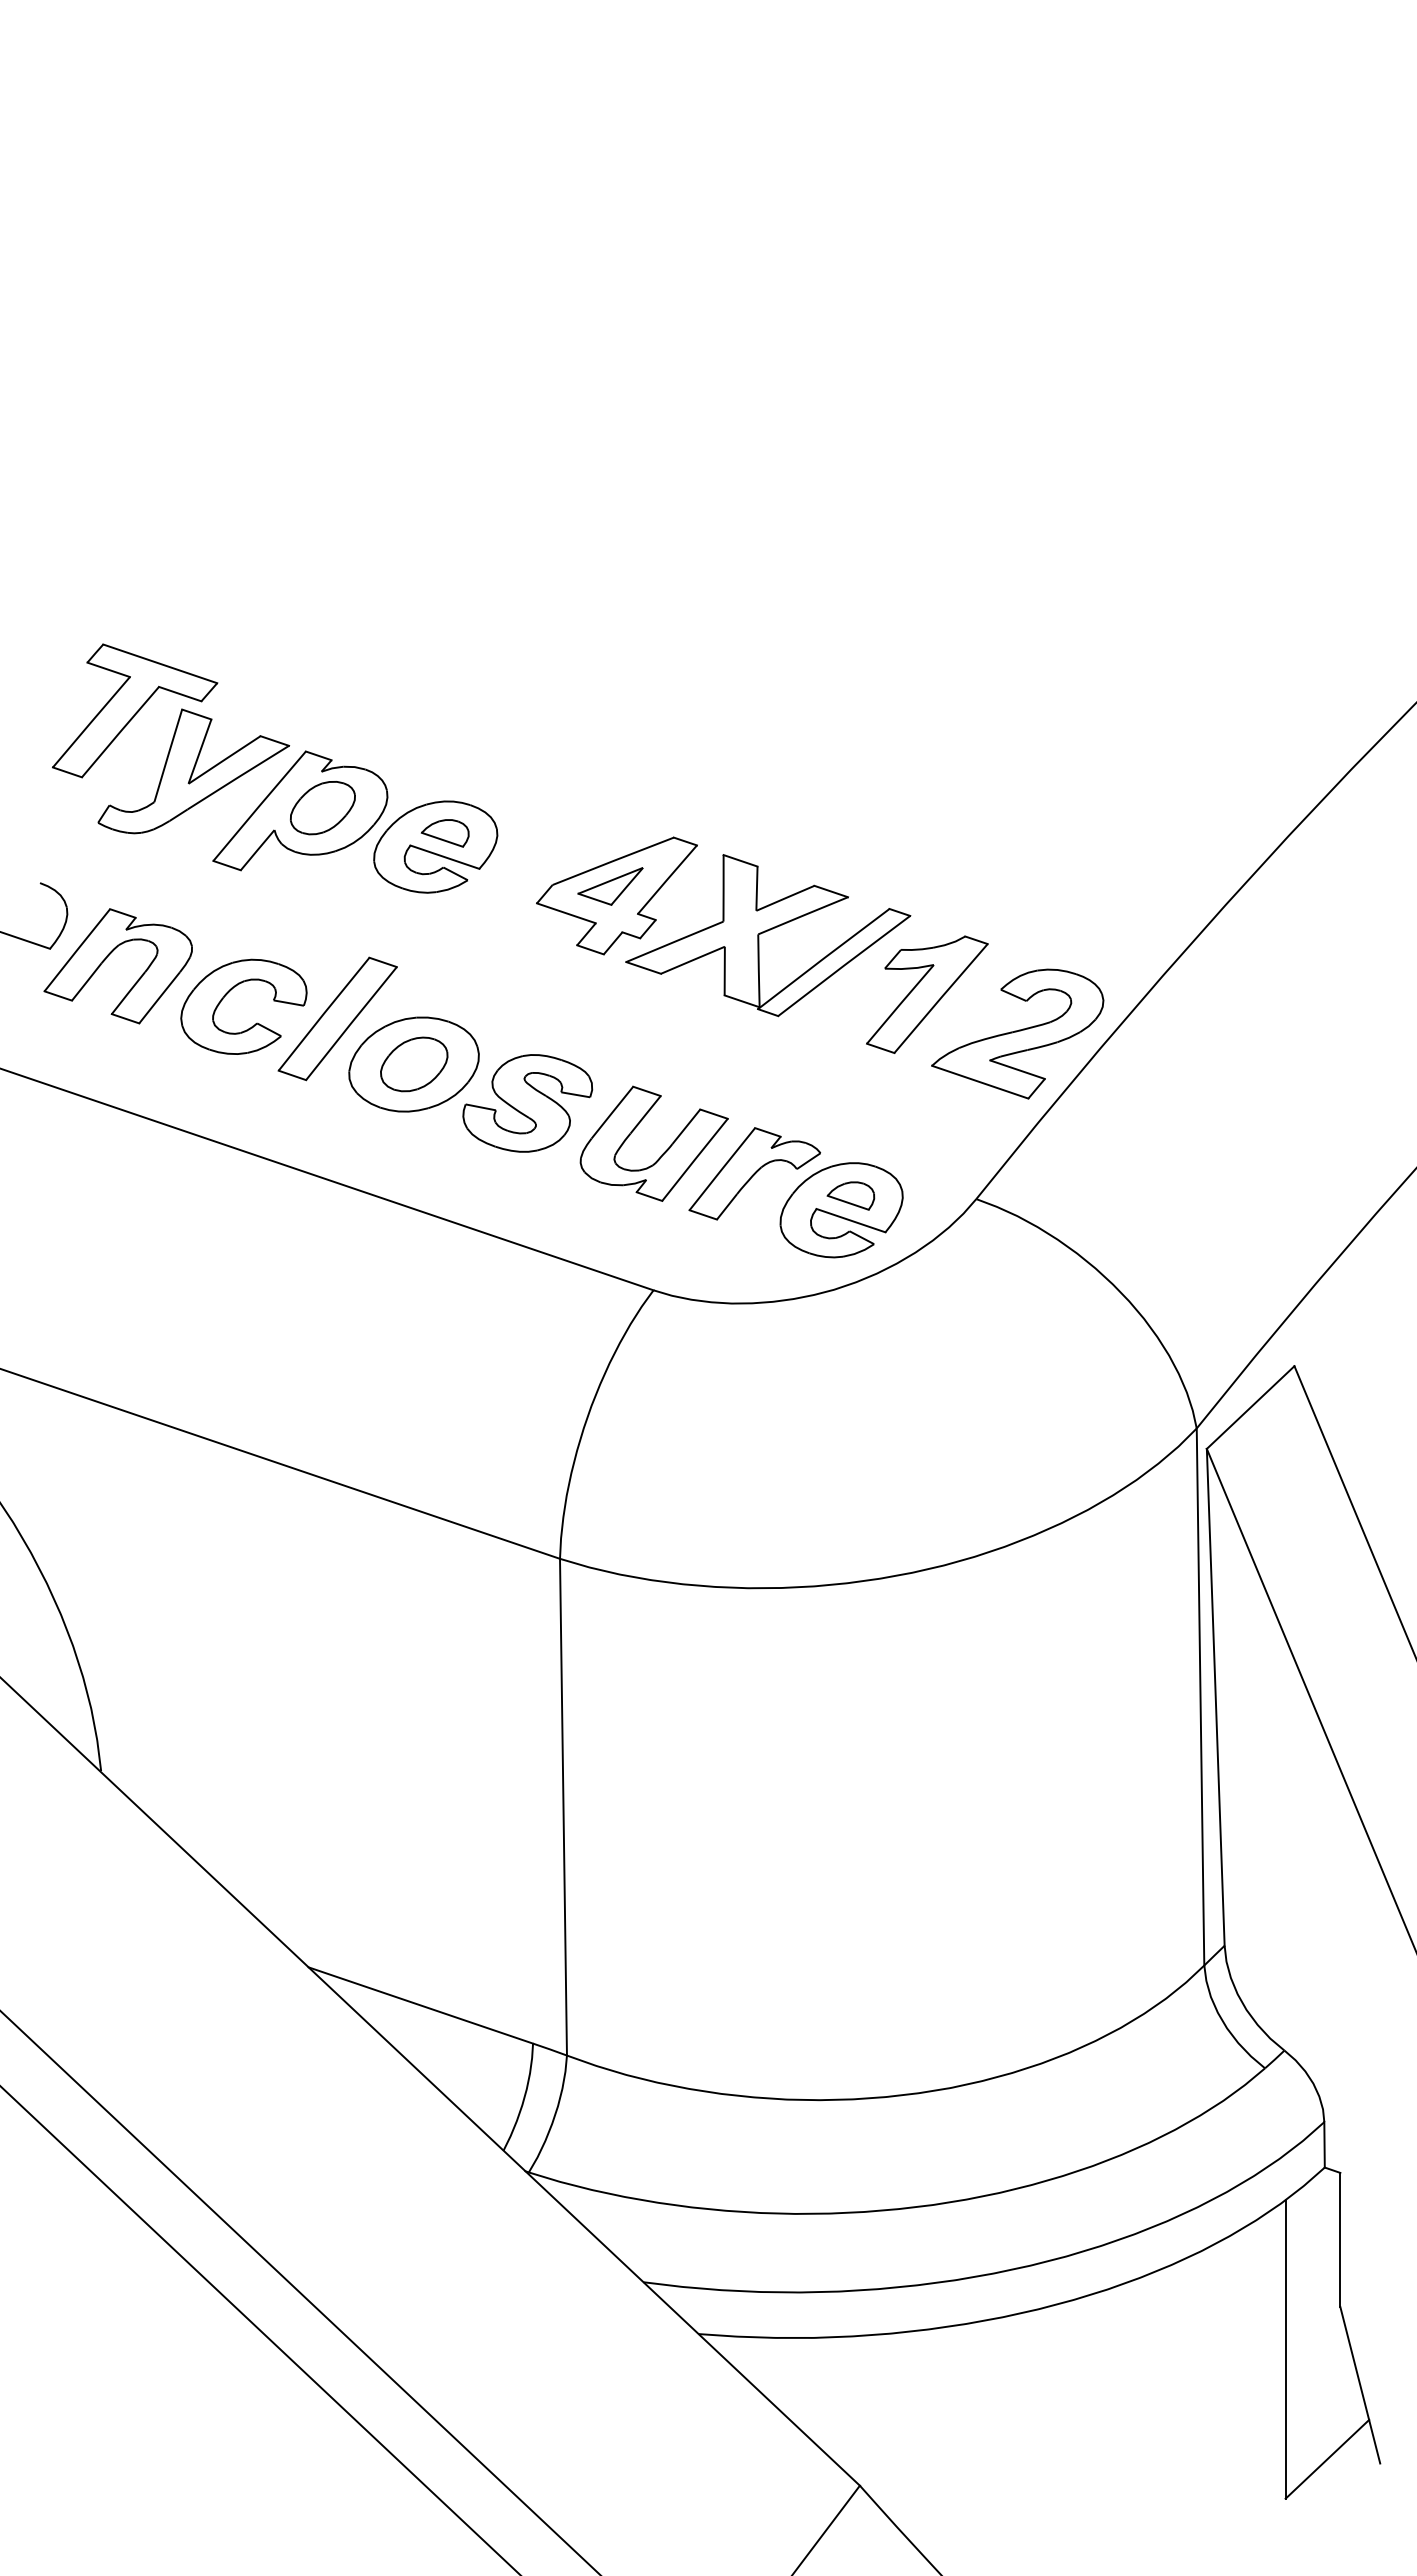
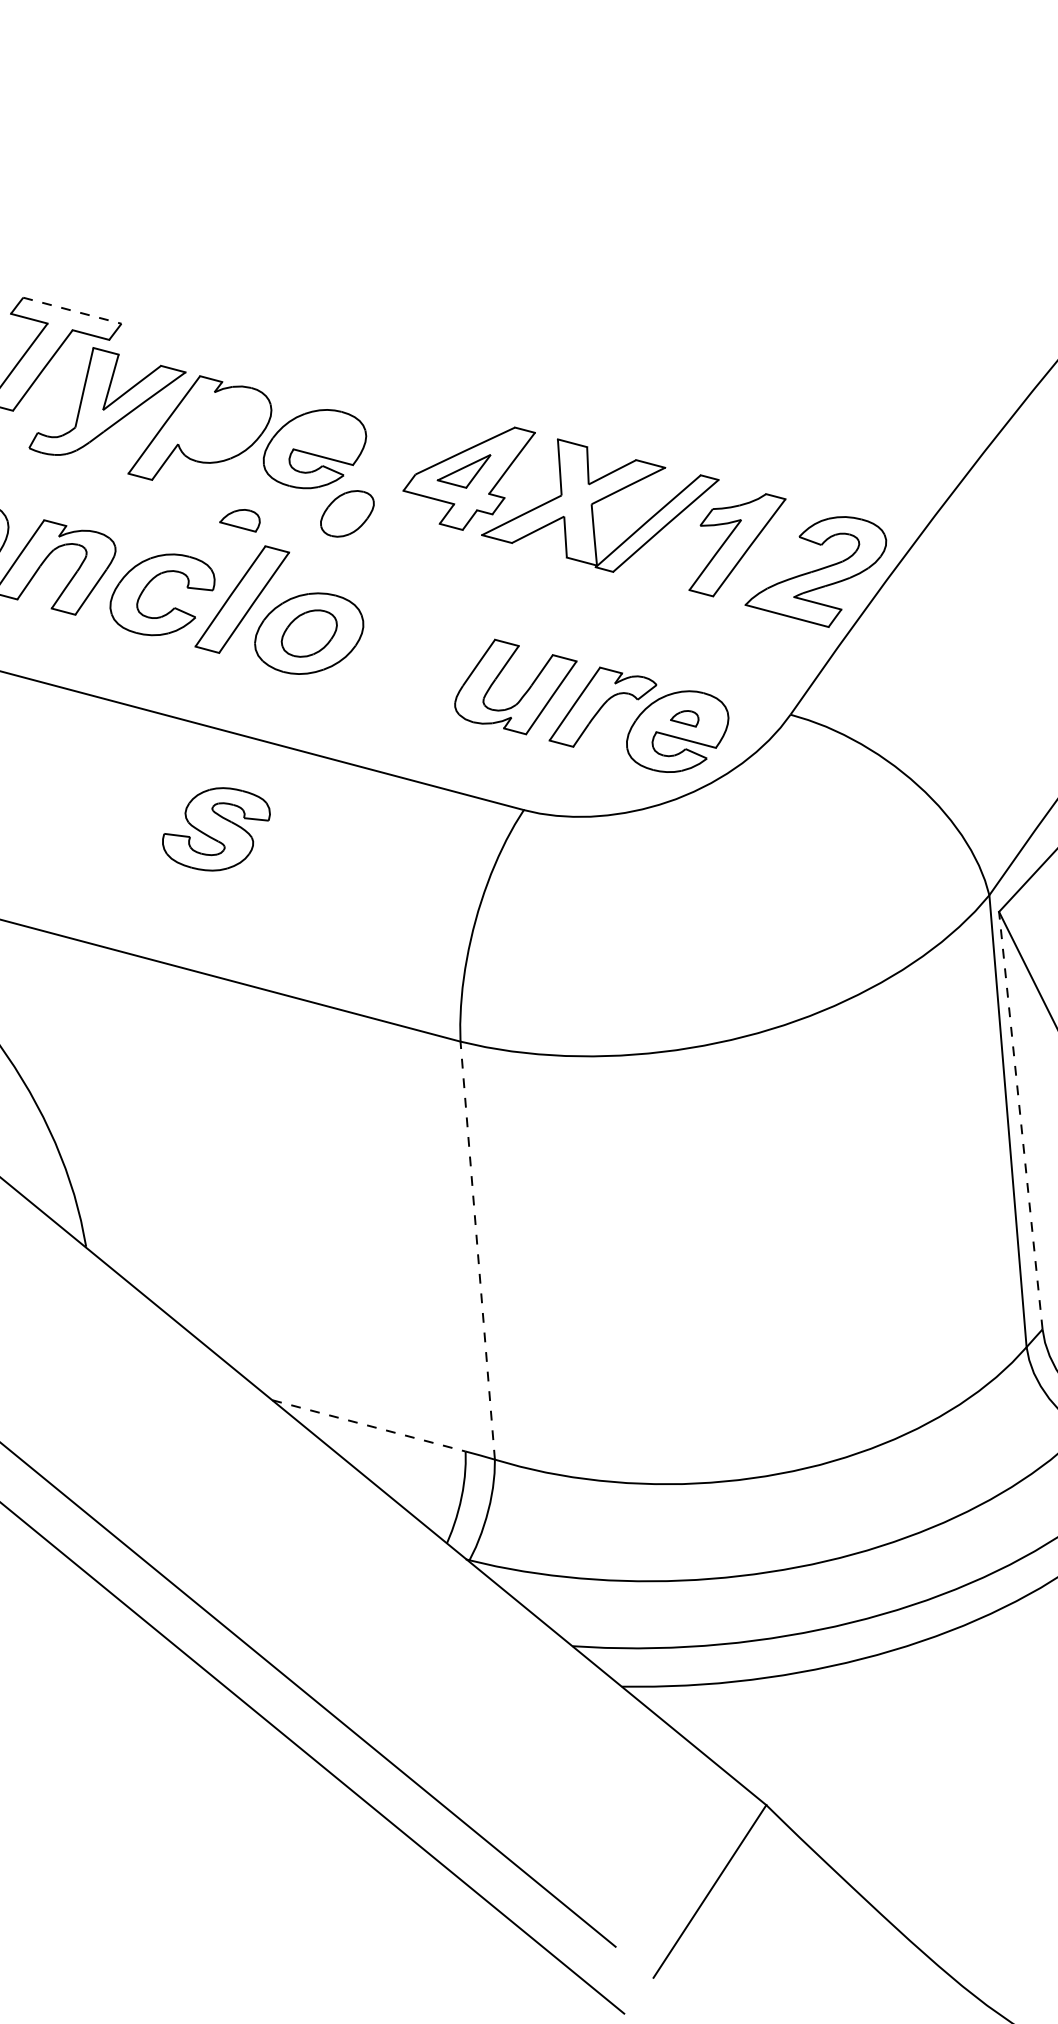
line: (160, 664) -> (72, 311), solid -> dashed
part: (322, 808) -> (347, 514), moved
part: (444, 833) -> (239, 521), moved
part: (527, 1103) -> (216, 829), moved
part: (850, 1195) -> (684, 718), size x0.7
line: (1215, 1697) -> (1020, 1120), solid -> dashed
line: (563, 1806) -> (477, 1250), solid -> dashed
line: (421, 2005) -> (369, 1425), solid -> dashed

